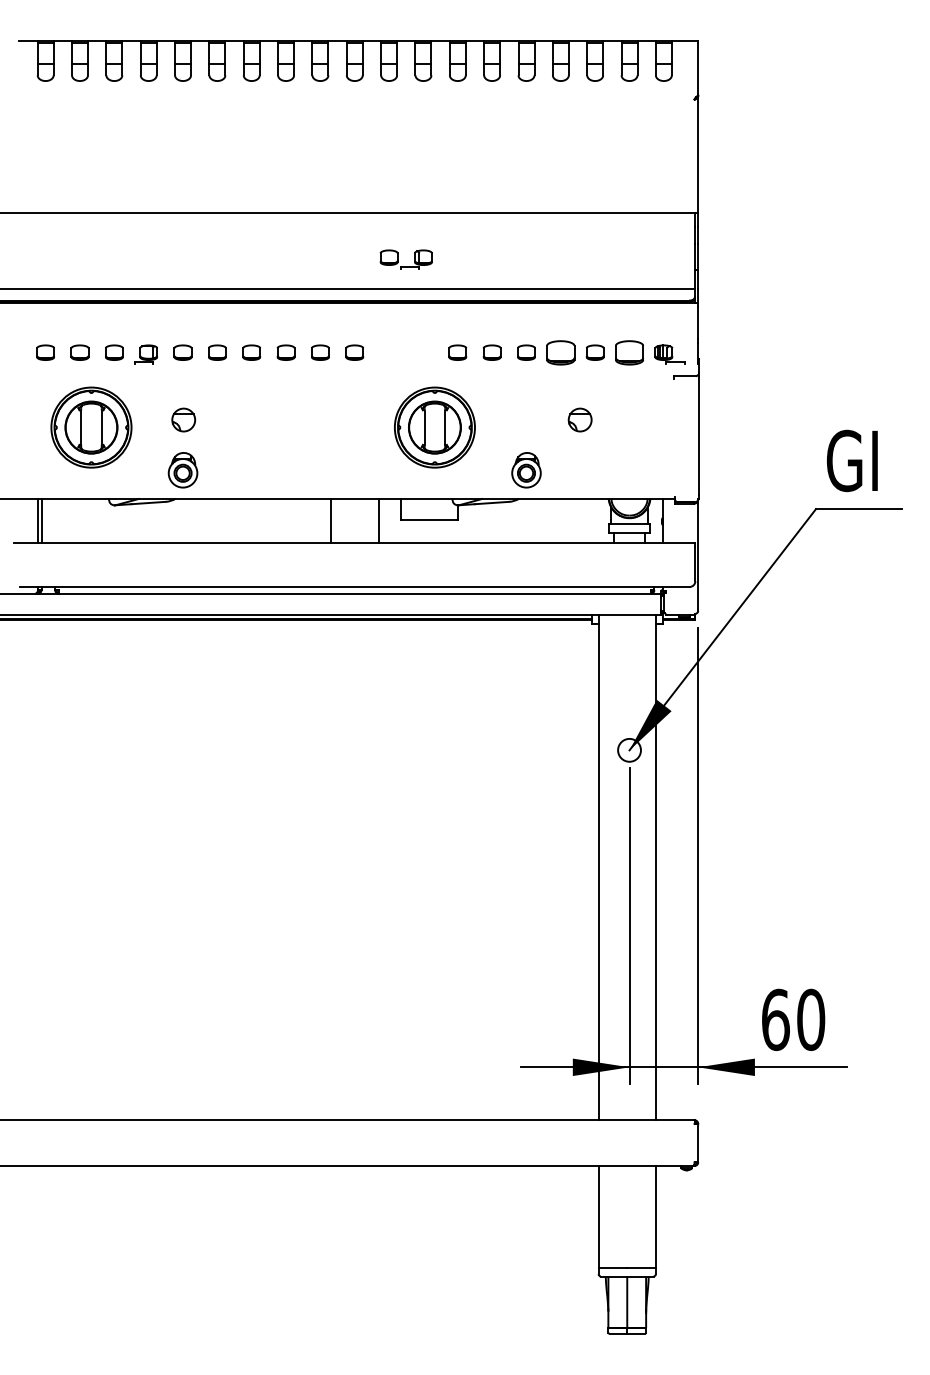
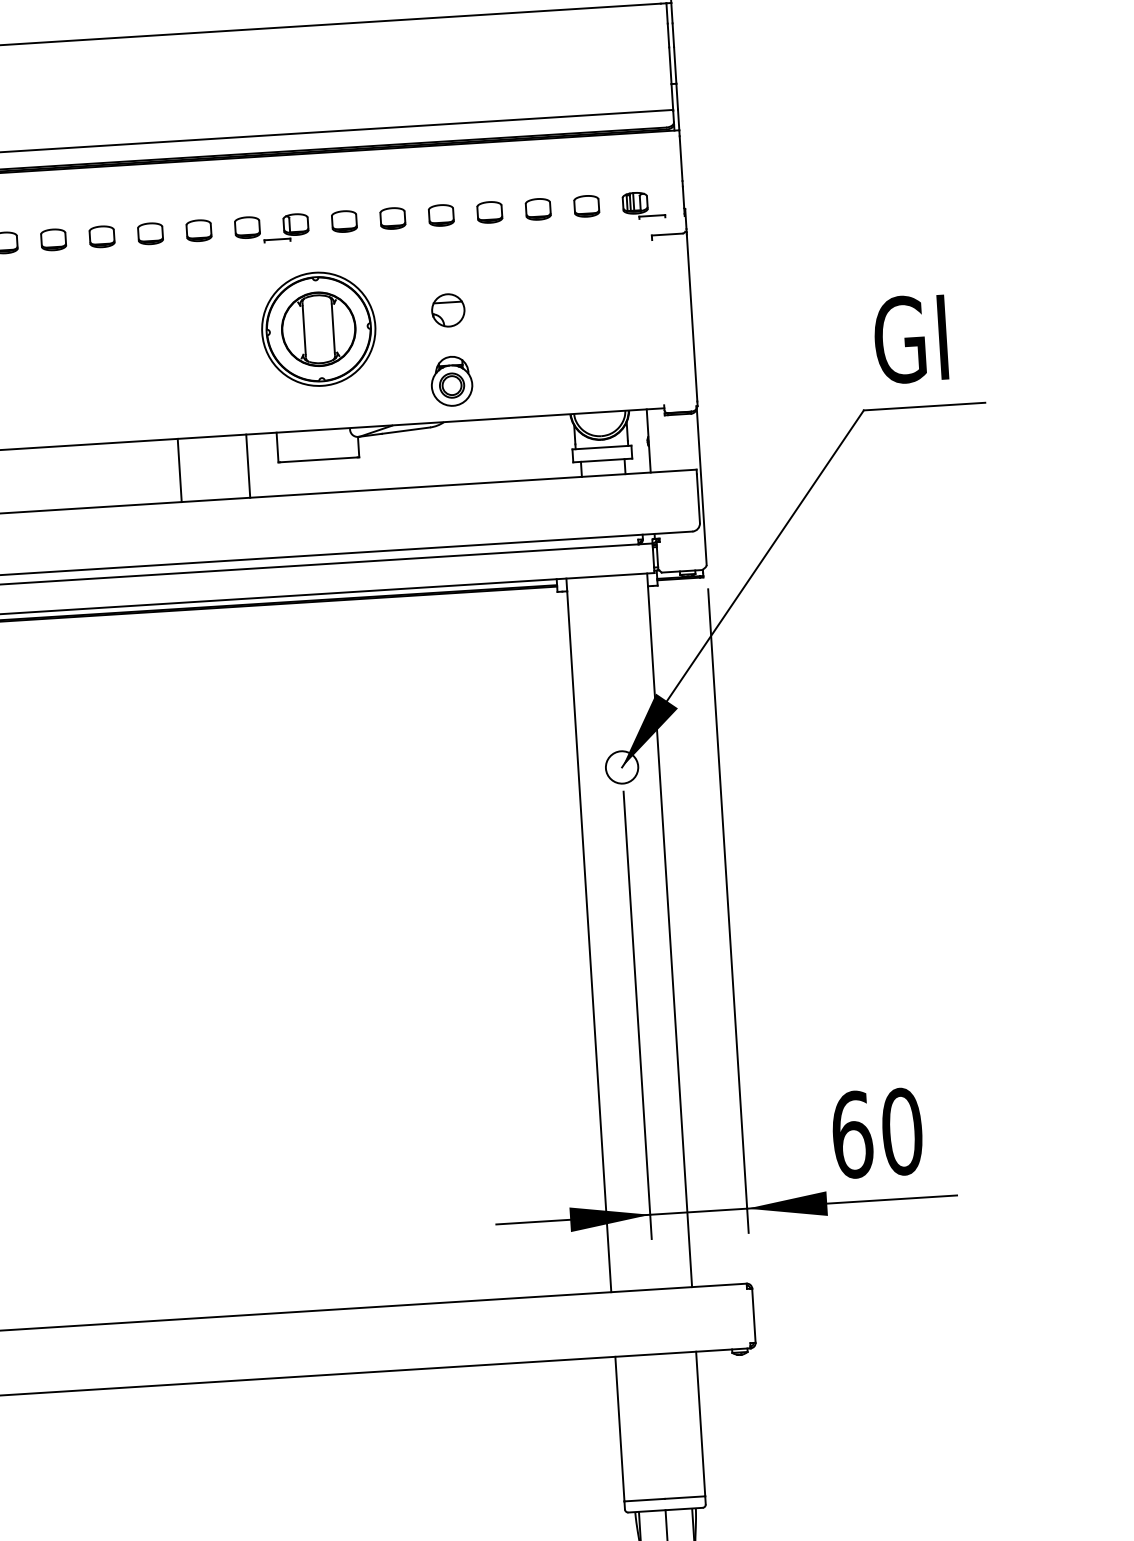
part: (398, 259) -> (260, 229), moved
part: (560, 352) -> (489, 212), size x0.62
part: (629, 352) -> (586, 206), size x0.62
part: (579, 419) -> (447, 309), moved

